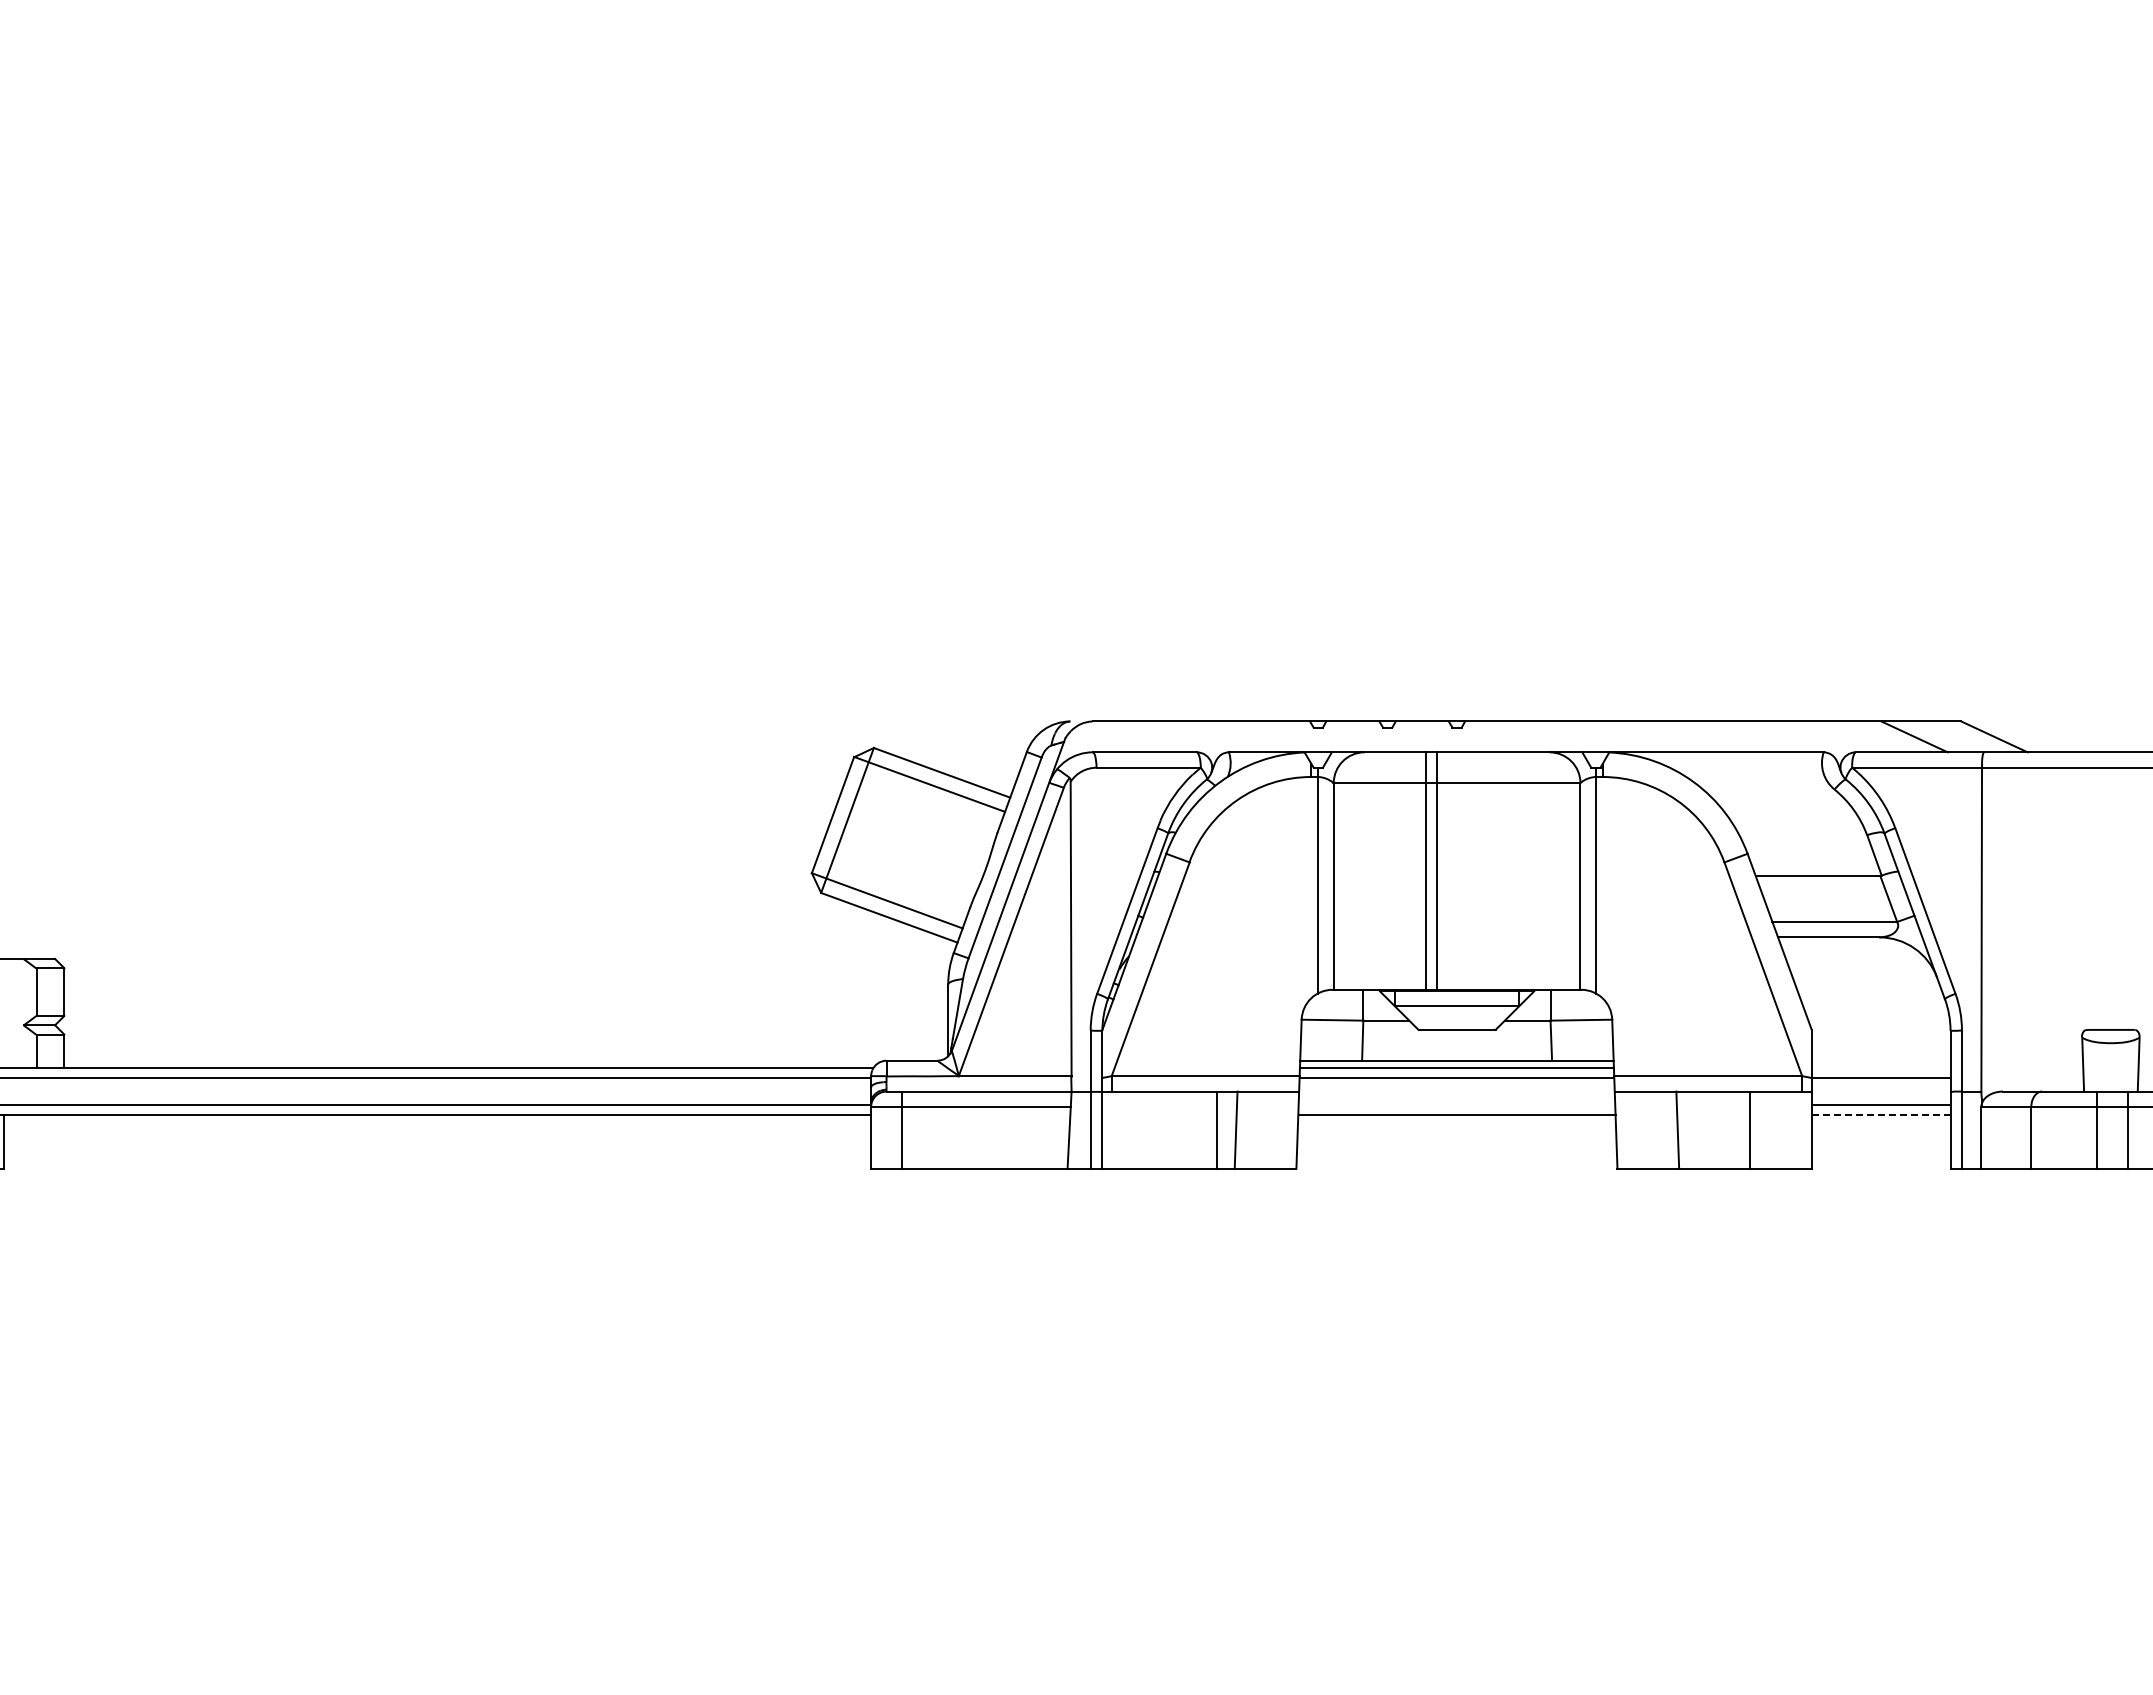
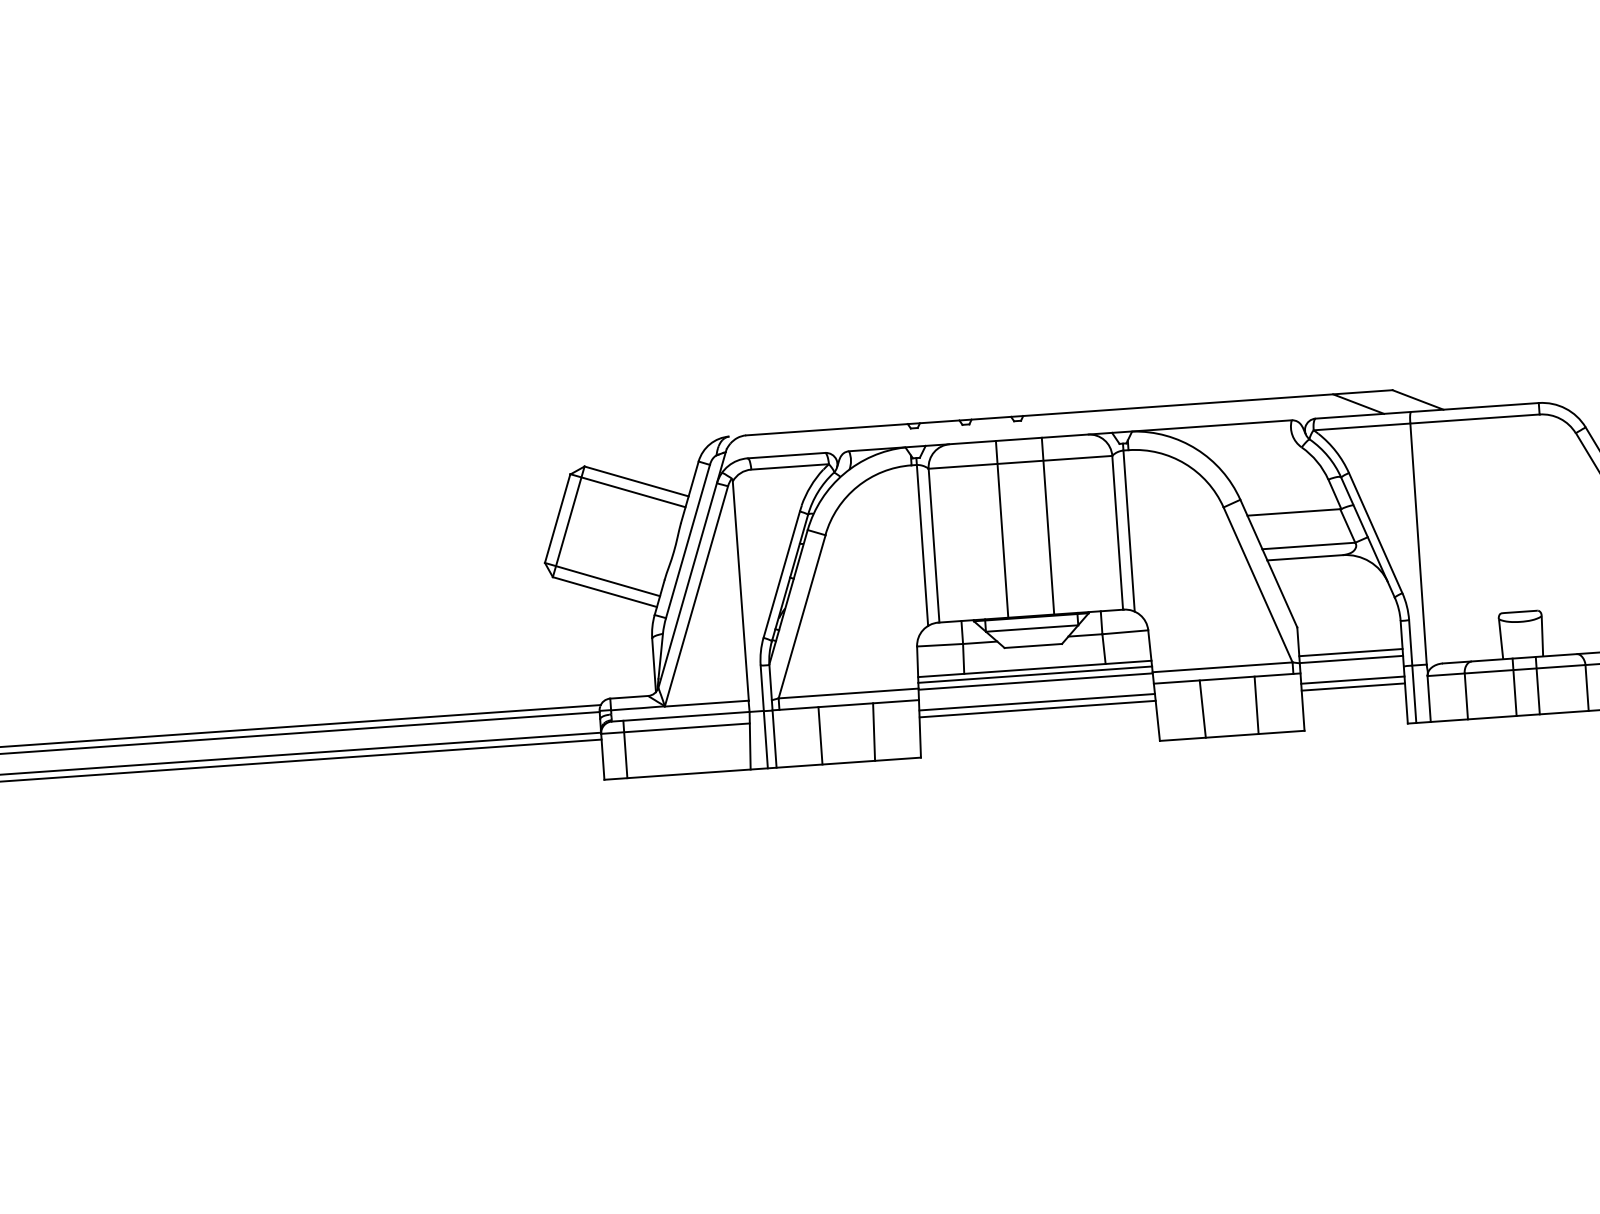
line: (1436, 870) -> (1047, 525), moved
line: (1880, 1068) -> (1350, 652), added
line: (1456, 1105) -> (1036, 702), added
line: (1880, 1114) -> (1352, 686), dashed -> solid
line: (1217, 1129) -> (820, 735), moved

